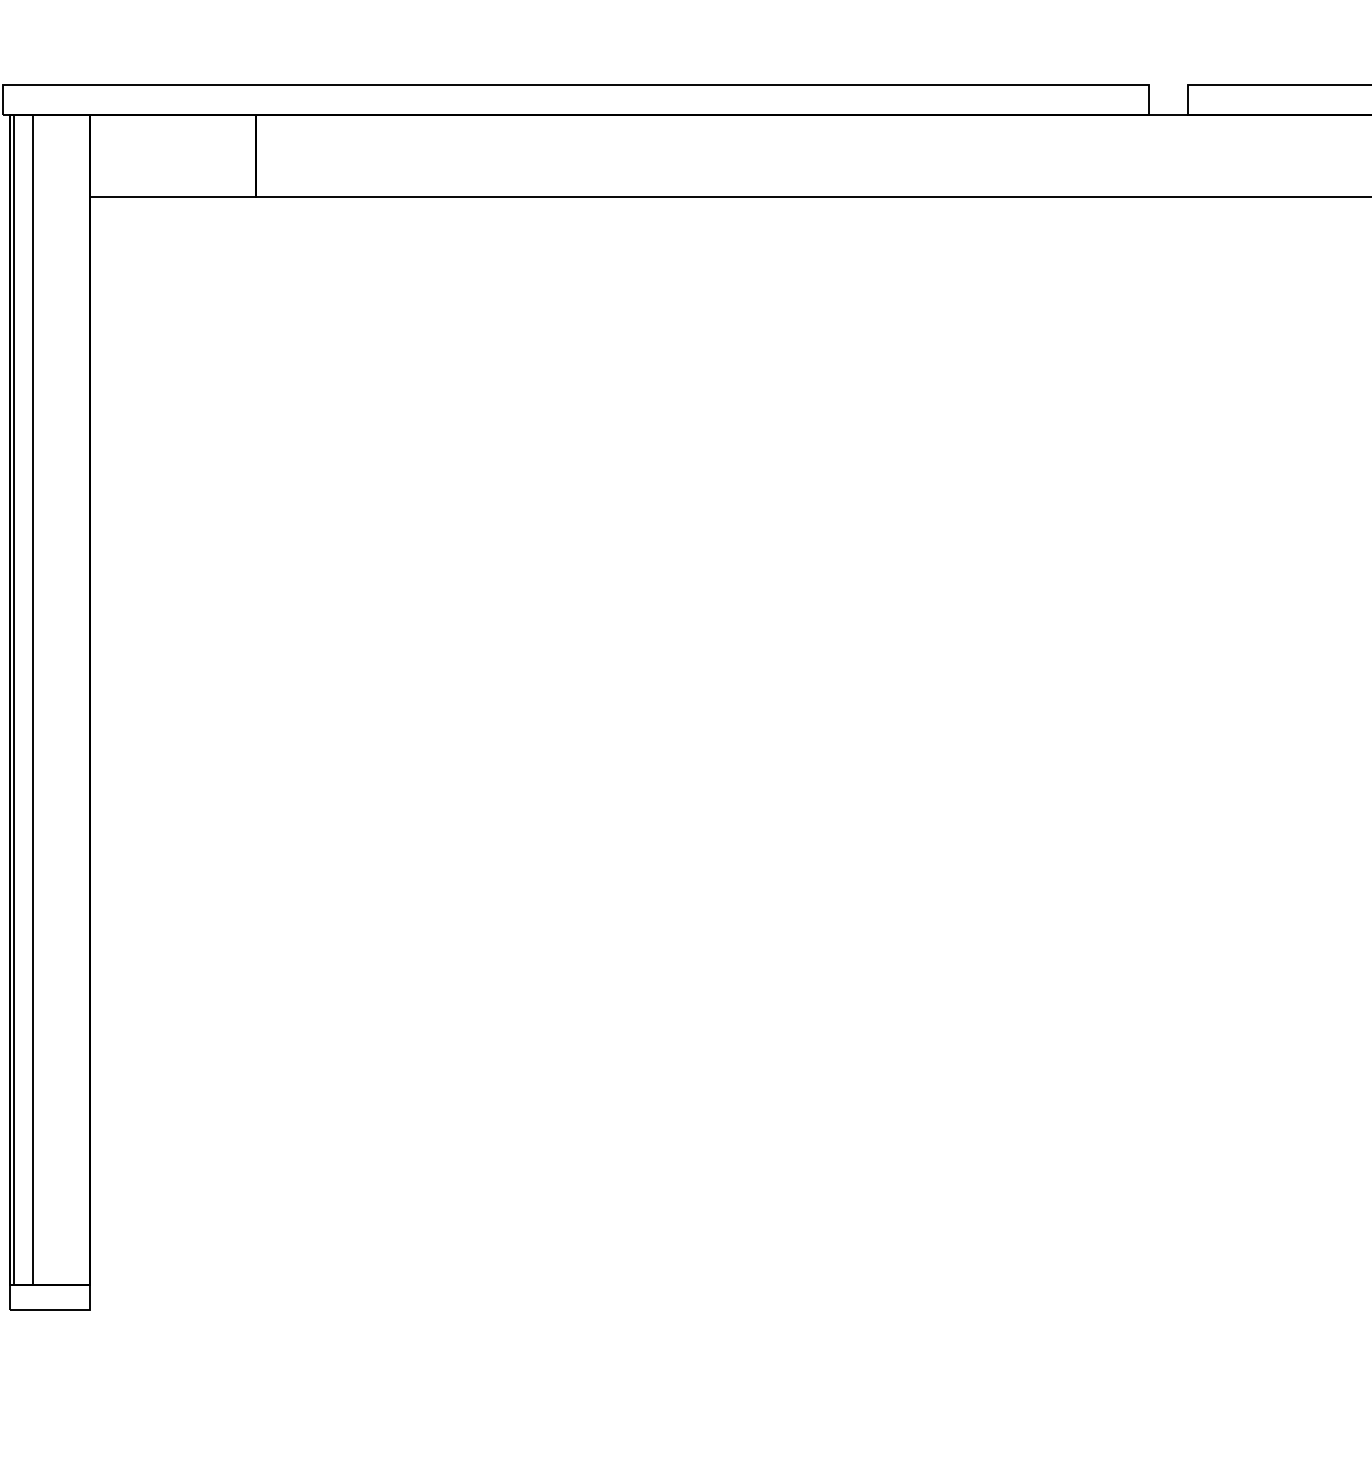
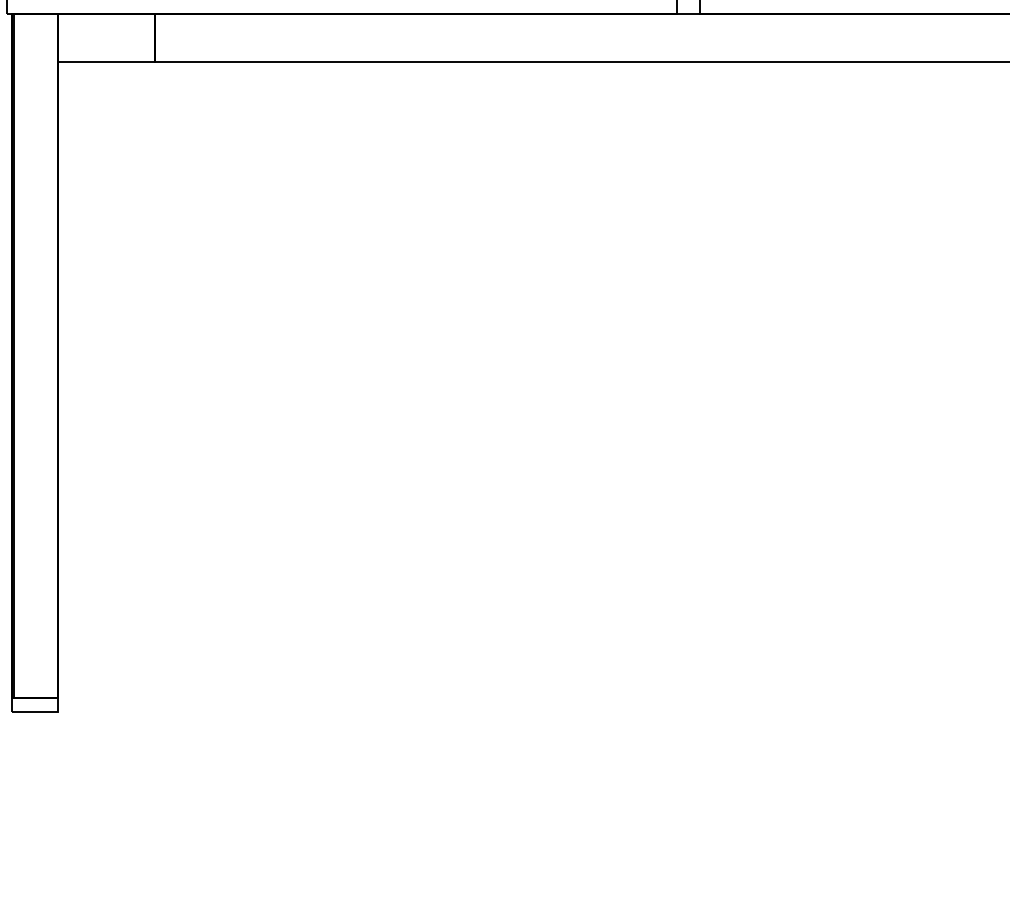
line: (33, 698) -> (25, 355), removed

